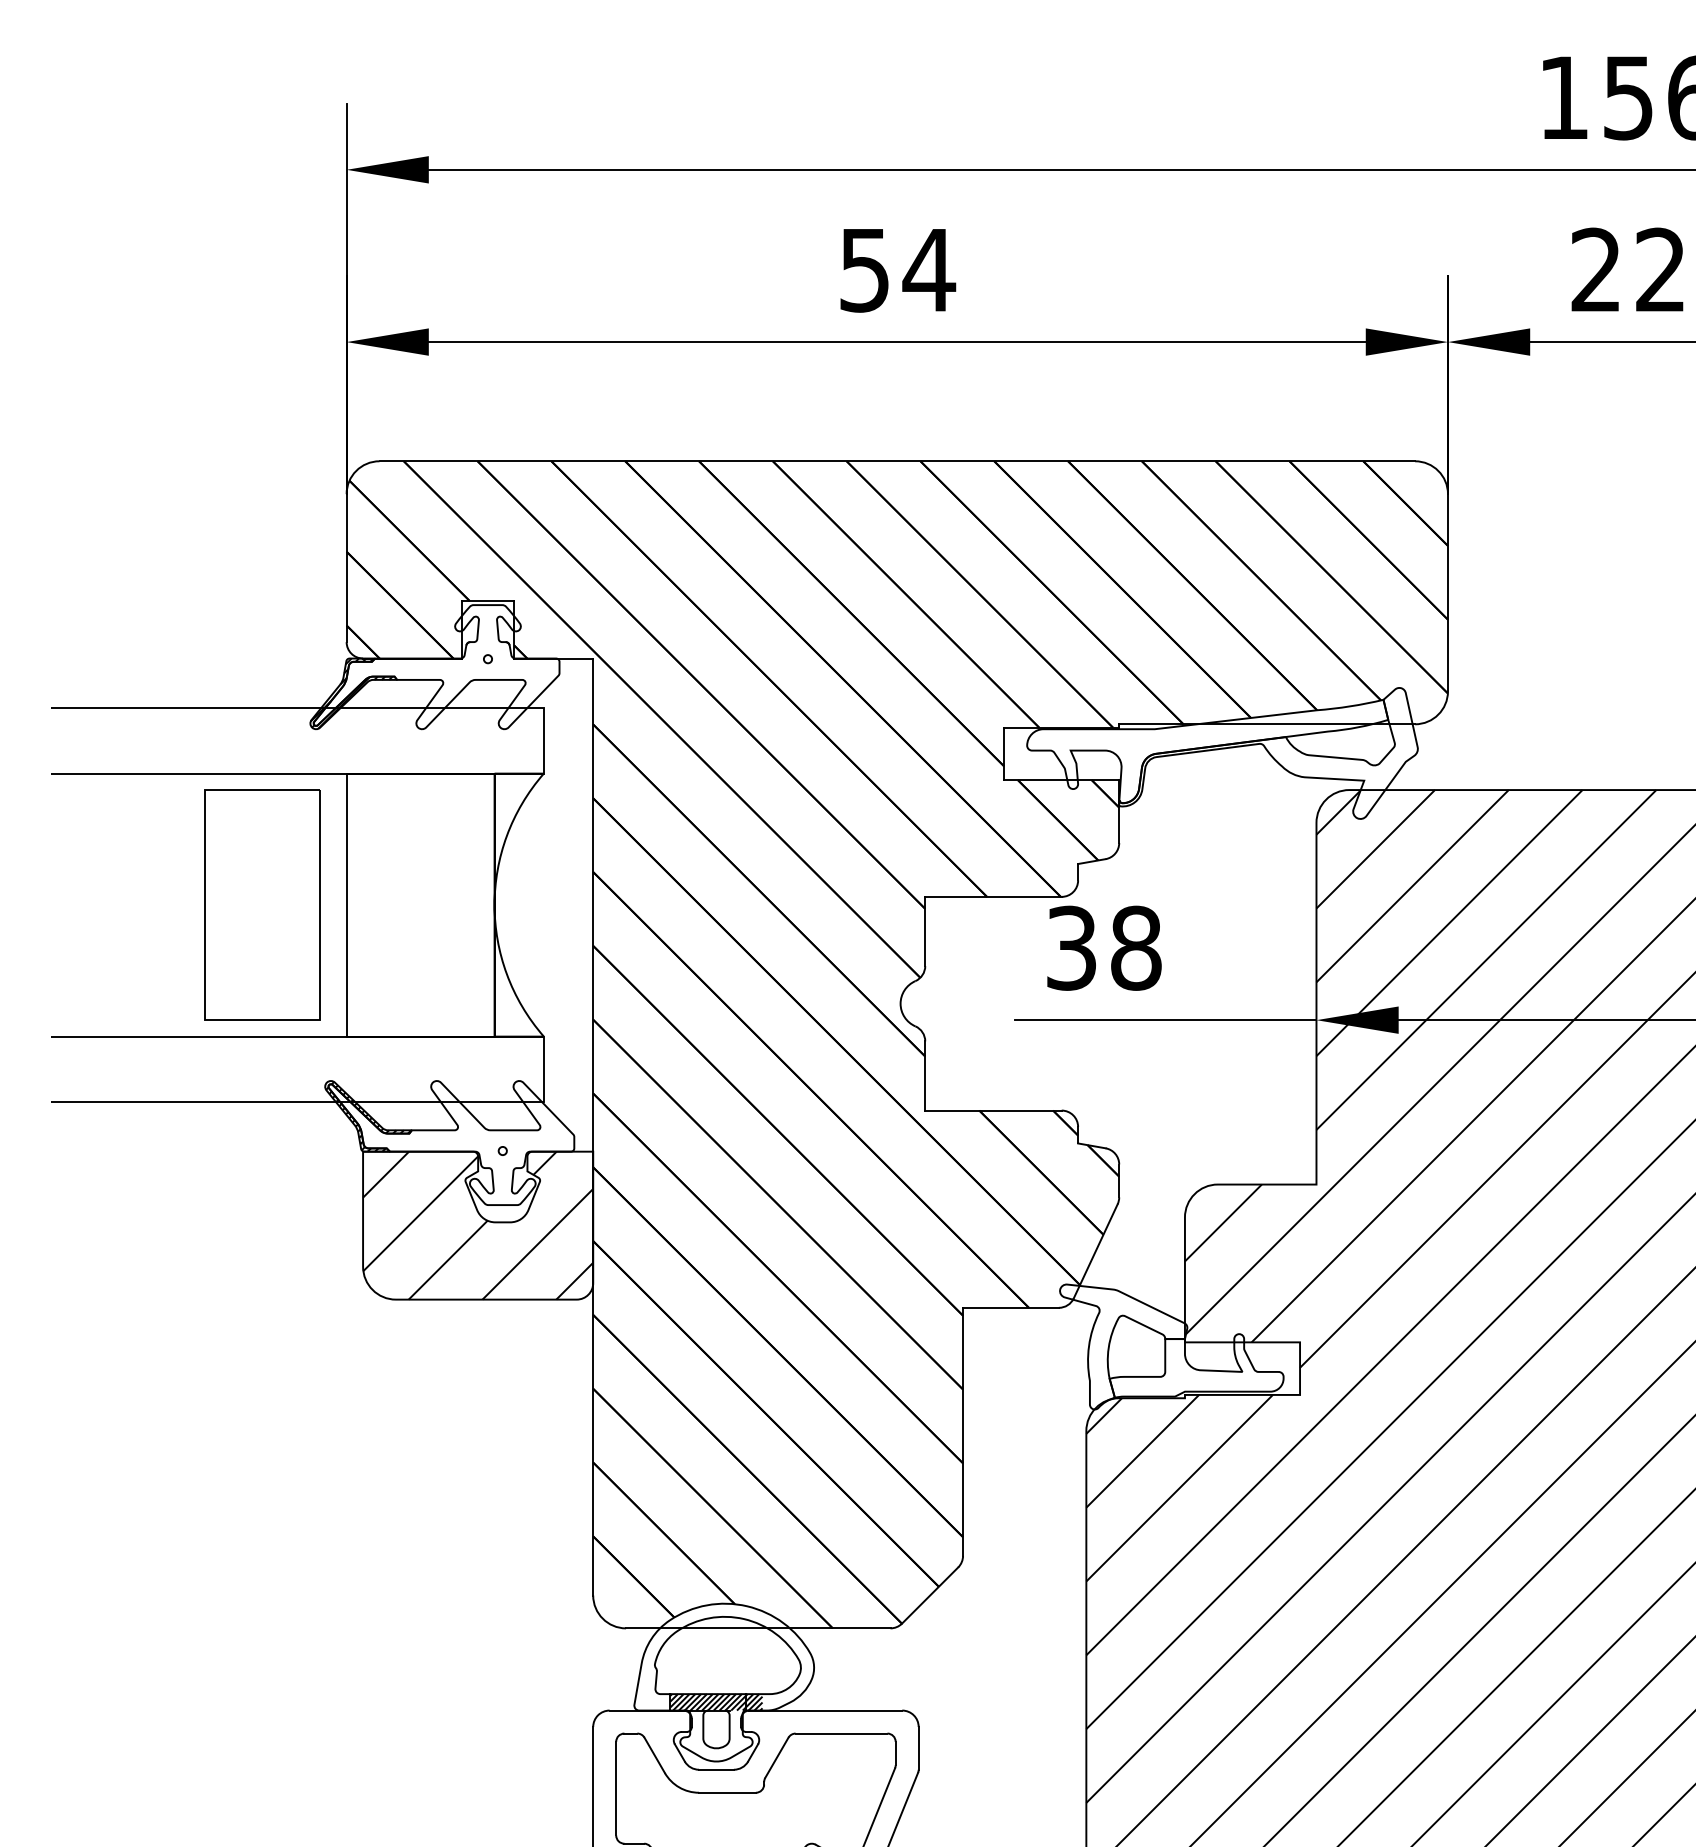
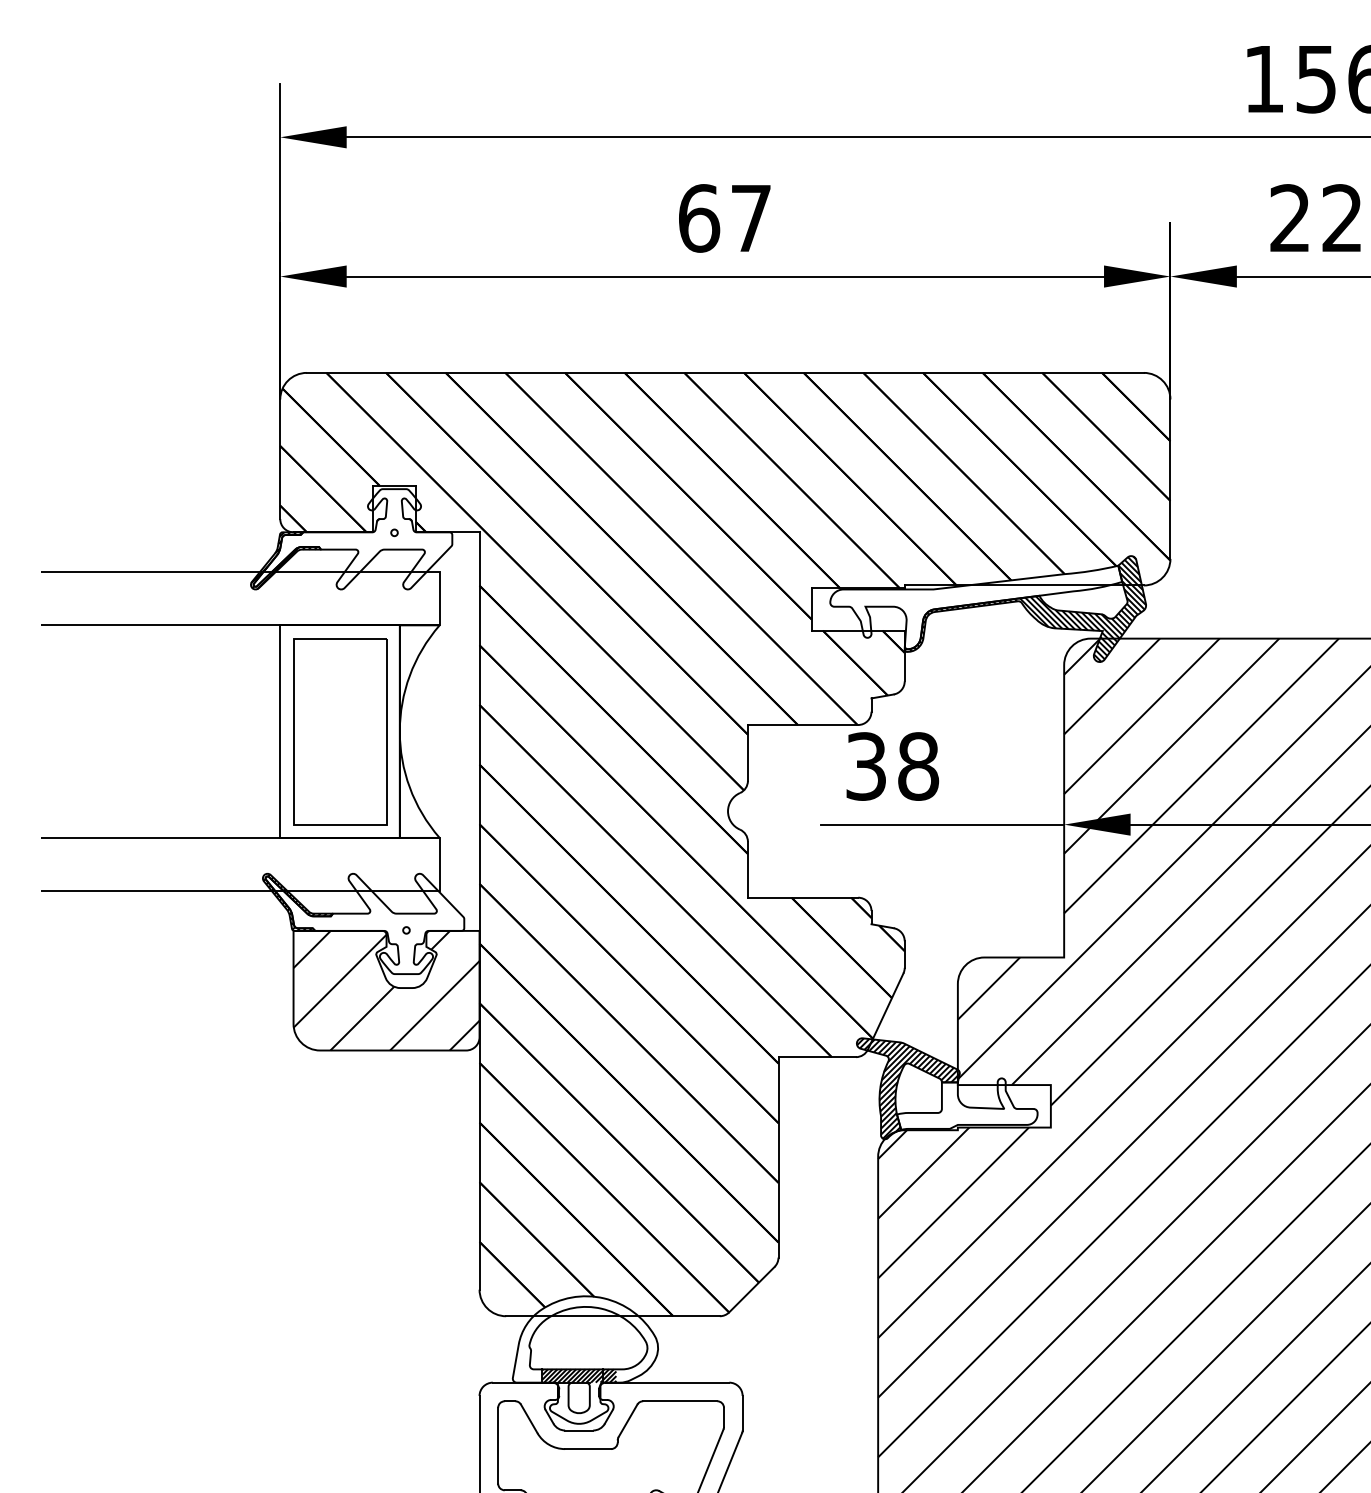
text: (897, 270) -> (725, 218), 54 -> 67
hatch: (1268, 752) -> (1025, 608), added
part: (262, 904) -> (340, 731), moved
hatch: (1123, 1346) -> (908, 1088), added

